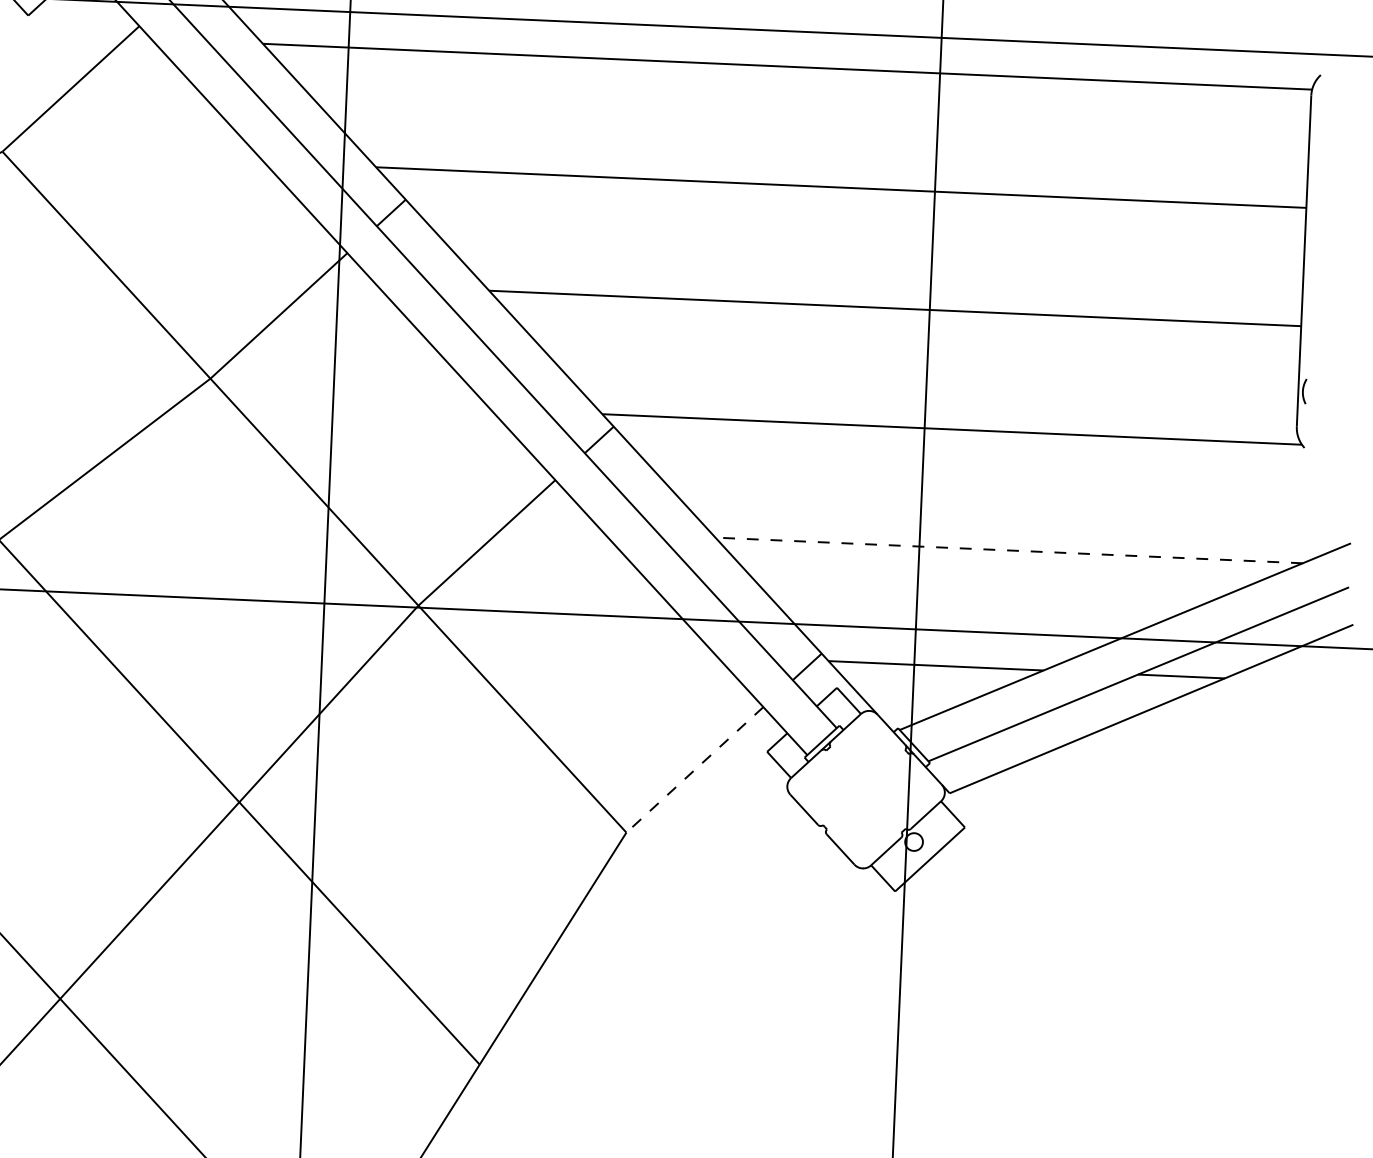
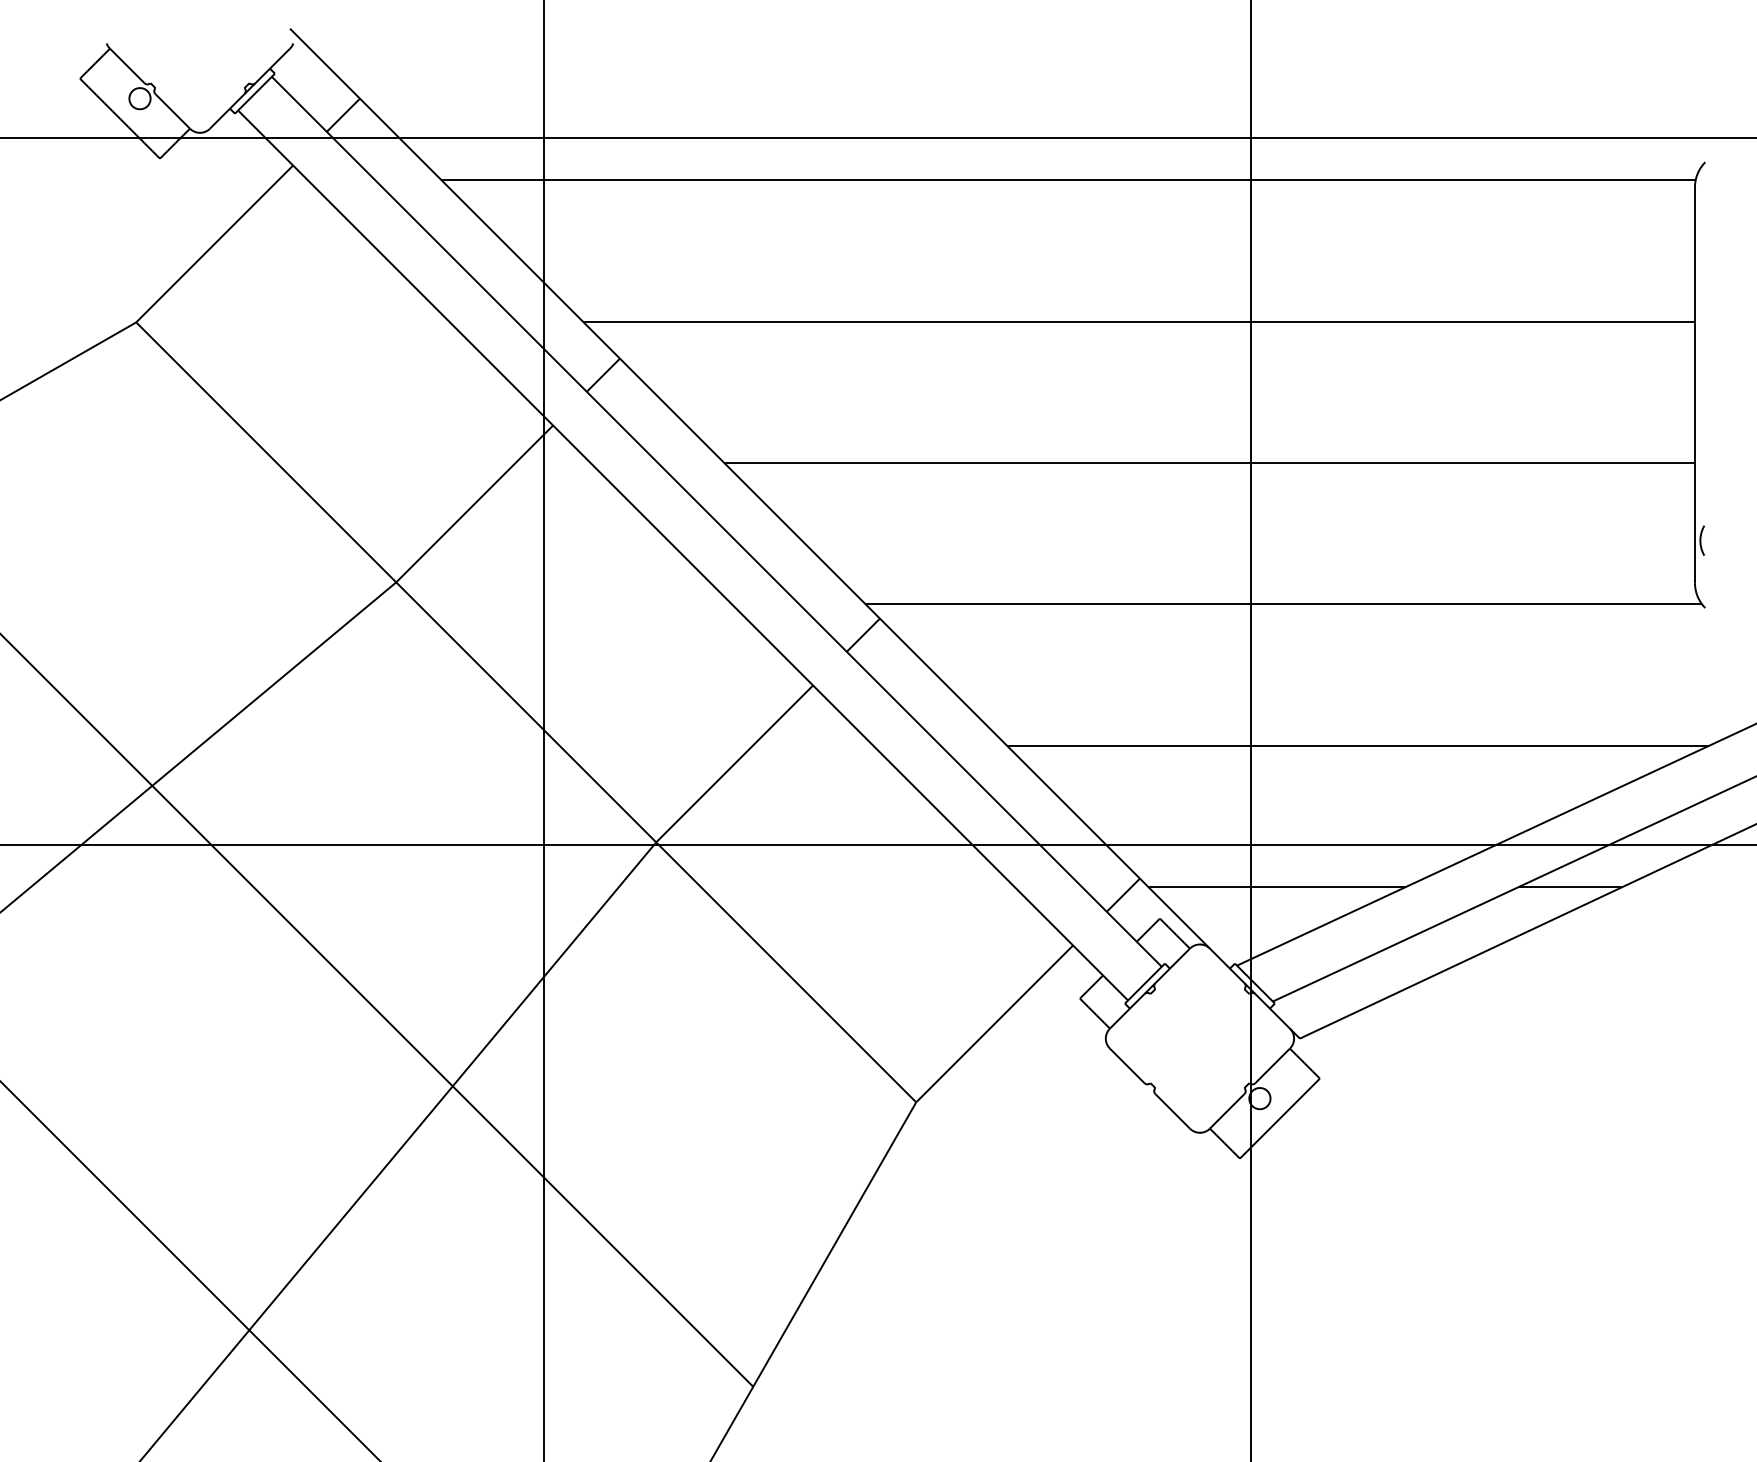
line: (1008, 550) -> (1357, 745), dashed -> solid
line: (694, 769) -> (994, 1023), dashed -> solid

